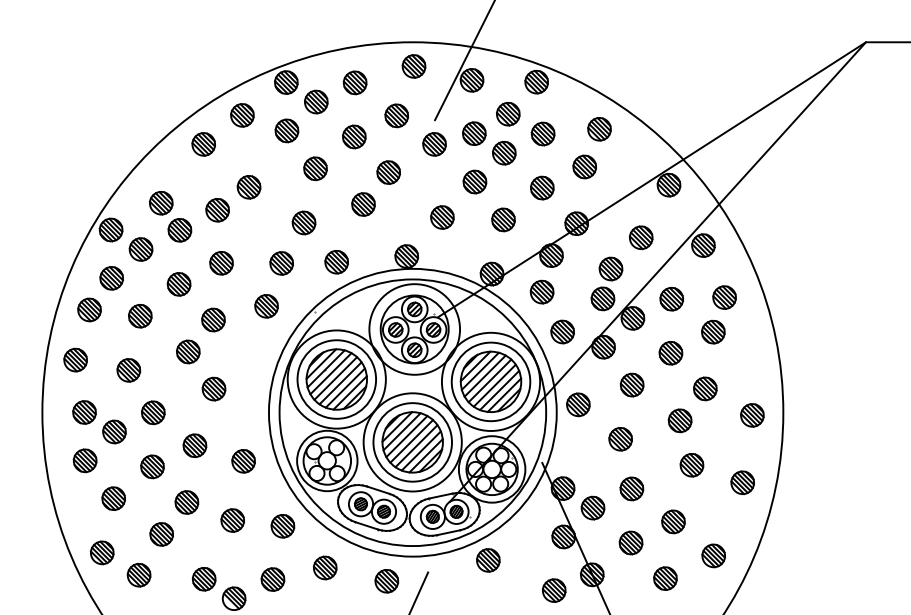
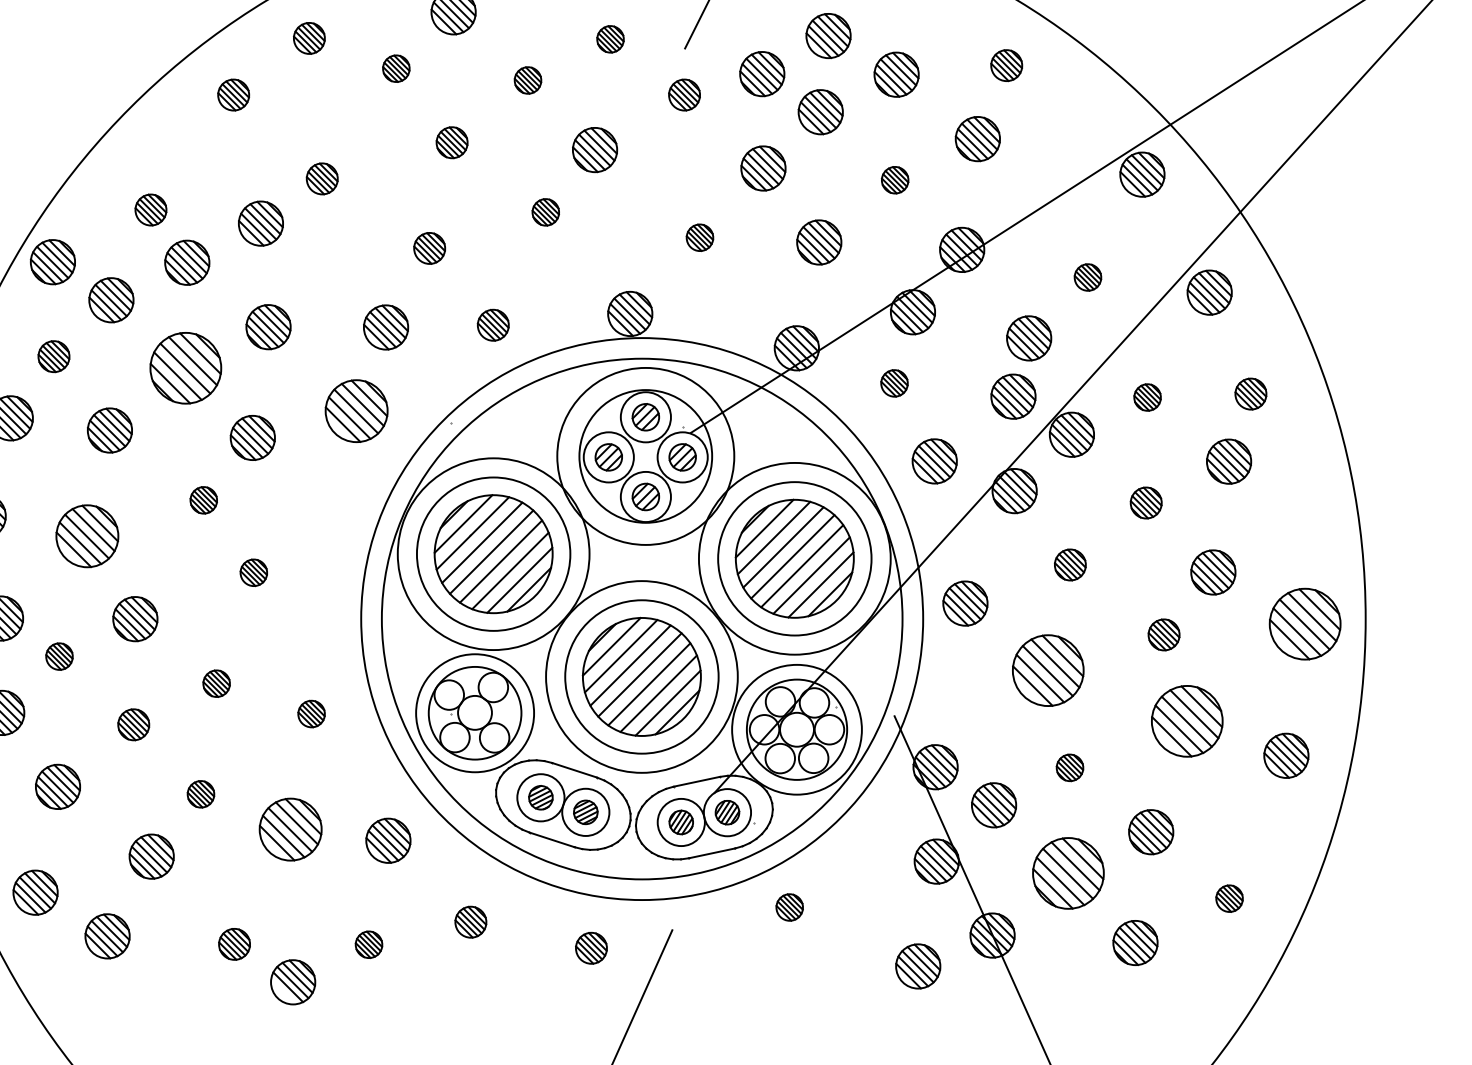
part: (242, 115) -> (309, 38), size x0.7
part: (396, 115) -> (610, 38), size x0.6
part: (599, 129) -> (1006, 65), size x0.7
part: (286, 130) -> (395, 67), size x0.6
part: (354, 136) -> (528, 79), size x0.6
part: (203, 144) -> (233, 95), size x0.7
part: (434, 144) -> (684, 95), size x0.7
part: (315, 168) -> (452, 142), size x0.7
part: (248, 187) -> (321, 179), size x0.7
part: (542, 187) -> (895, 179), size x0.6
part: (161, 203) -> (151, 210), size x0.7
part: (363, 204) -> (545, 212), size x0.6
part: (442, 217) -> (700, 237), size x0.6
part: (303, 222) -> (428, 247), size x0.7
part: (640, 237) -> (1086, 276), size x0.6
part: (336, 262) -> (493, 325), size x0.7
part: (111, 278) -> (53, 356), size x0.7
part: (178, 284) -> (184, 368), size x1.6
part: (541, 291) -> (893, 382), size x0.6
part: (724, 297) -> (1250, 393), size x0.7
part: (671, 299) -> (1147, 397), size x0.6
part: (266, 306) -> (356, 411), size x1.4
part: (188, 351) -> (204, 499), size x0.6
part: (670, 353) -> (1145, 503), size x0.7
part: (128, 370) -> (86, 536), size x1.4
part: (631, 384) -> (1069, 563), size x0.7
part: (213, 388) -> (252, 571), size x0.6
part: (752, 415) -> (1305, 624), size x1.6
part: (679, 420) -> (1162, 634), size x0.7
part: (114, 431) -> (59, 655), size x0.6
part: (620, 439) -> (1047, 671), size x1.6
part: (194, 445) -> (215, 683), size x0.6
part: (243, 461) -> (311, 714), size x0.6
part: (691, 465) -> (1186, 722), size x1.6
part: (152, 466) -> (133, 724), size x0.7
part: (631, 488) -> (1069, 766), size x0.6
part: (186, 502) -> (200, 794), size x0.6
part: (232, 520) -> (289, 829), size x1.4
part: (630, 542) -> (1067, 872), size x1.6
part: (713, 555) -> (1229, 897), size x0.6
part: (488, 560) -> (789, 907), size x0.6
part: (324, 567) -> (469, 921), size x0.7
part: (203, 579) -> (233, 944), size x0.7
part: (272, 579) -> (368, 944), size x0.6
part: (386, 581) -> (590, 948), size x0.7

